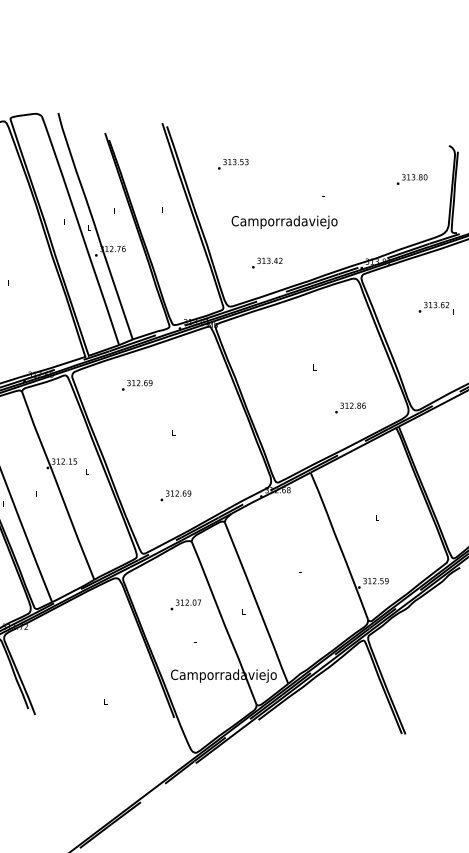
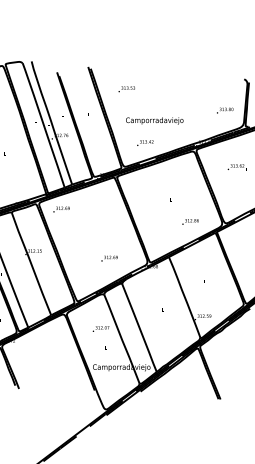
text: (412, 179) -> (225, 110), moved
text: (137, 385) -> (61, 209), moved
text: (175, 495) -> (109, 258), moved

